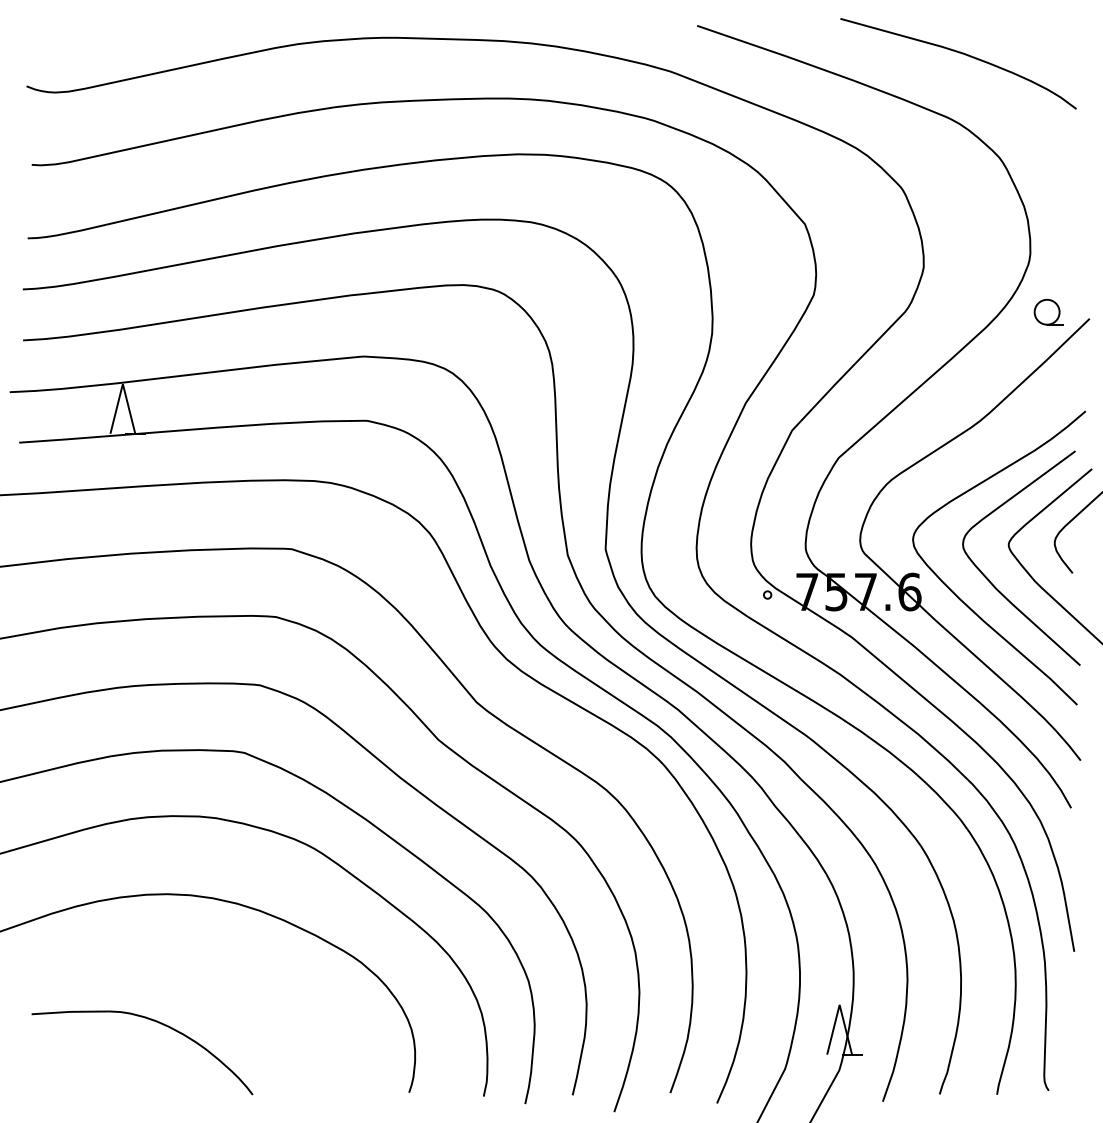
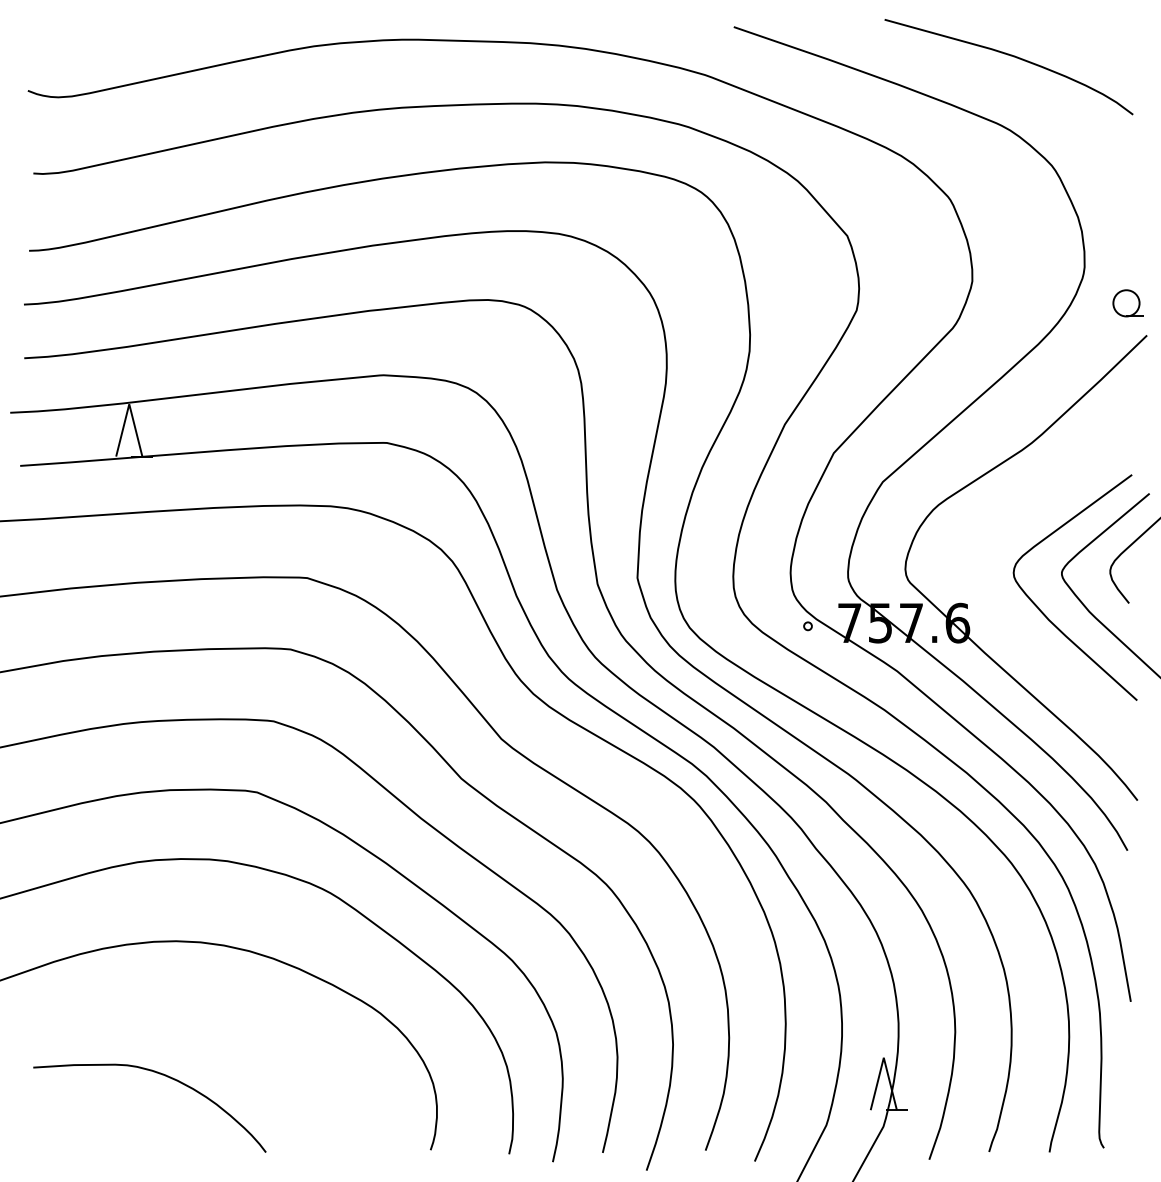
part: (1048, 311) -> (1127, 302), moved
curve: (965, 602) -> (1016, 634), removed

